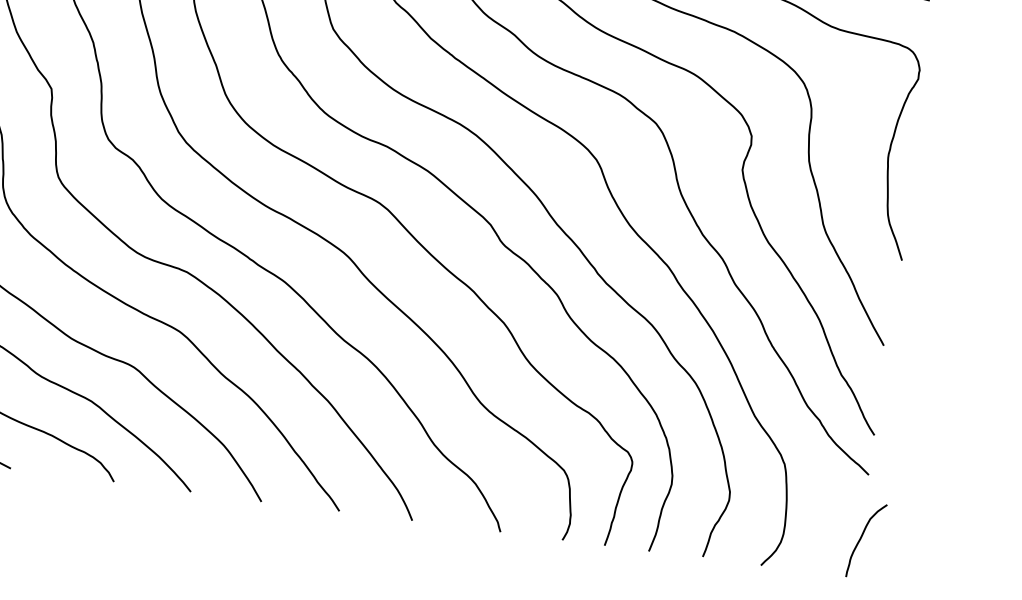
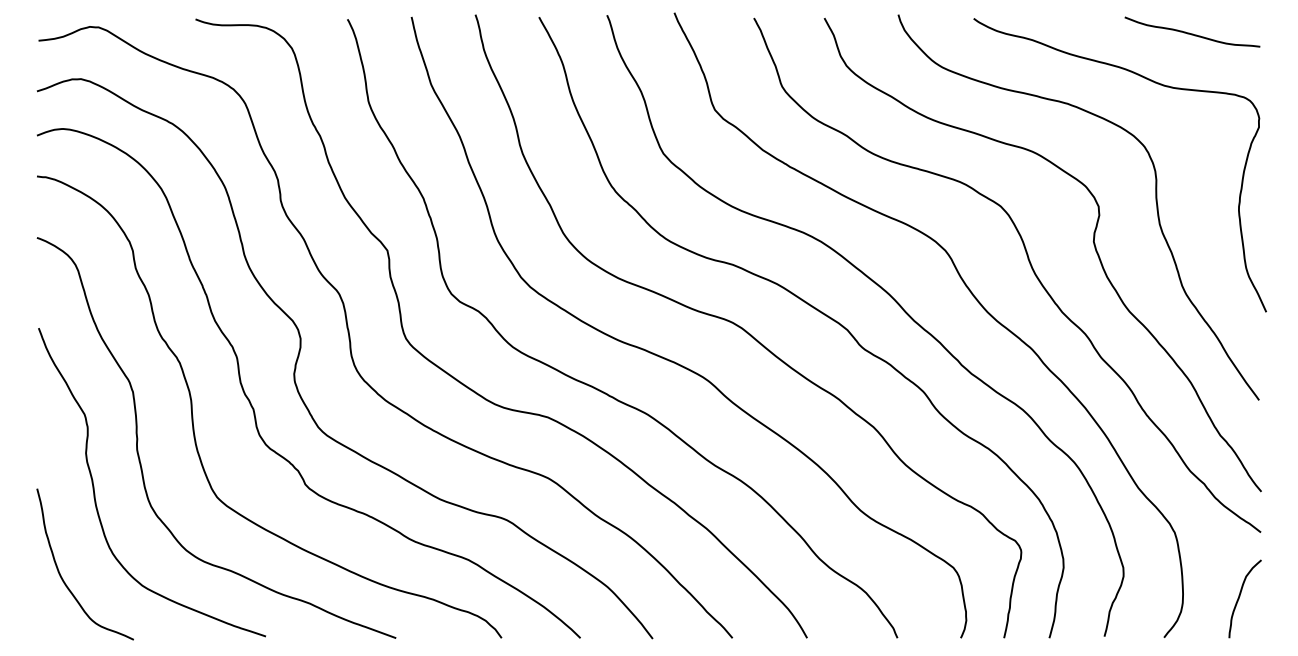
curve: (862, 537) -> (1240, 596), moved

